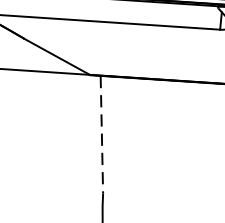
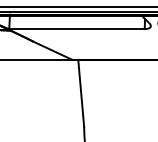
line: (102, 134) -> (81, 93), dashed -> solid

